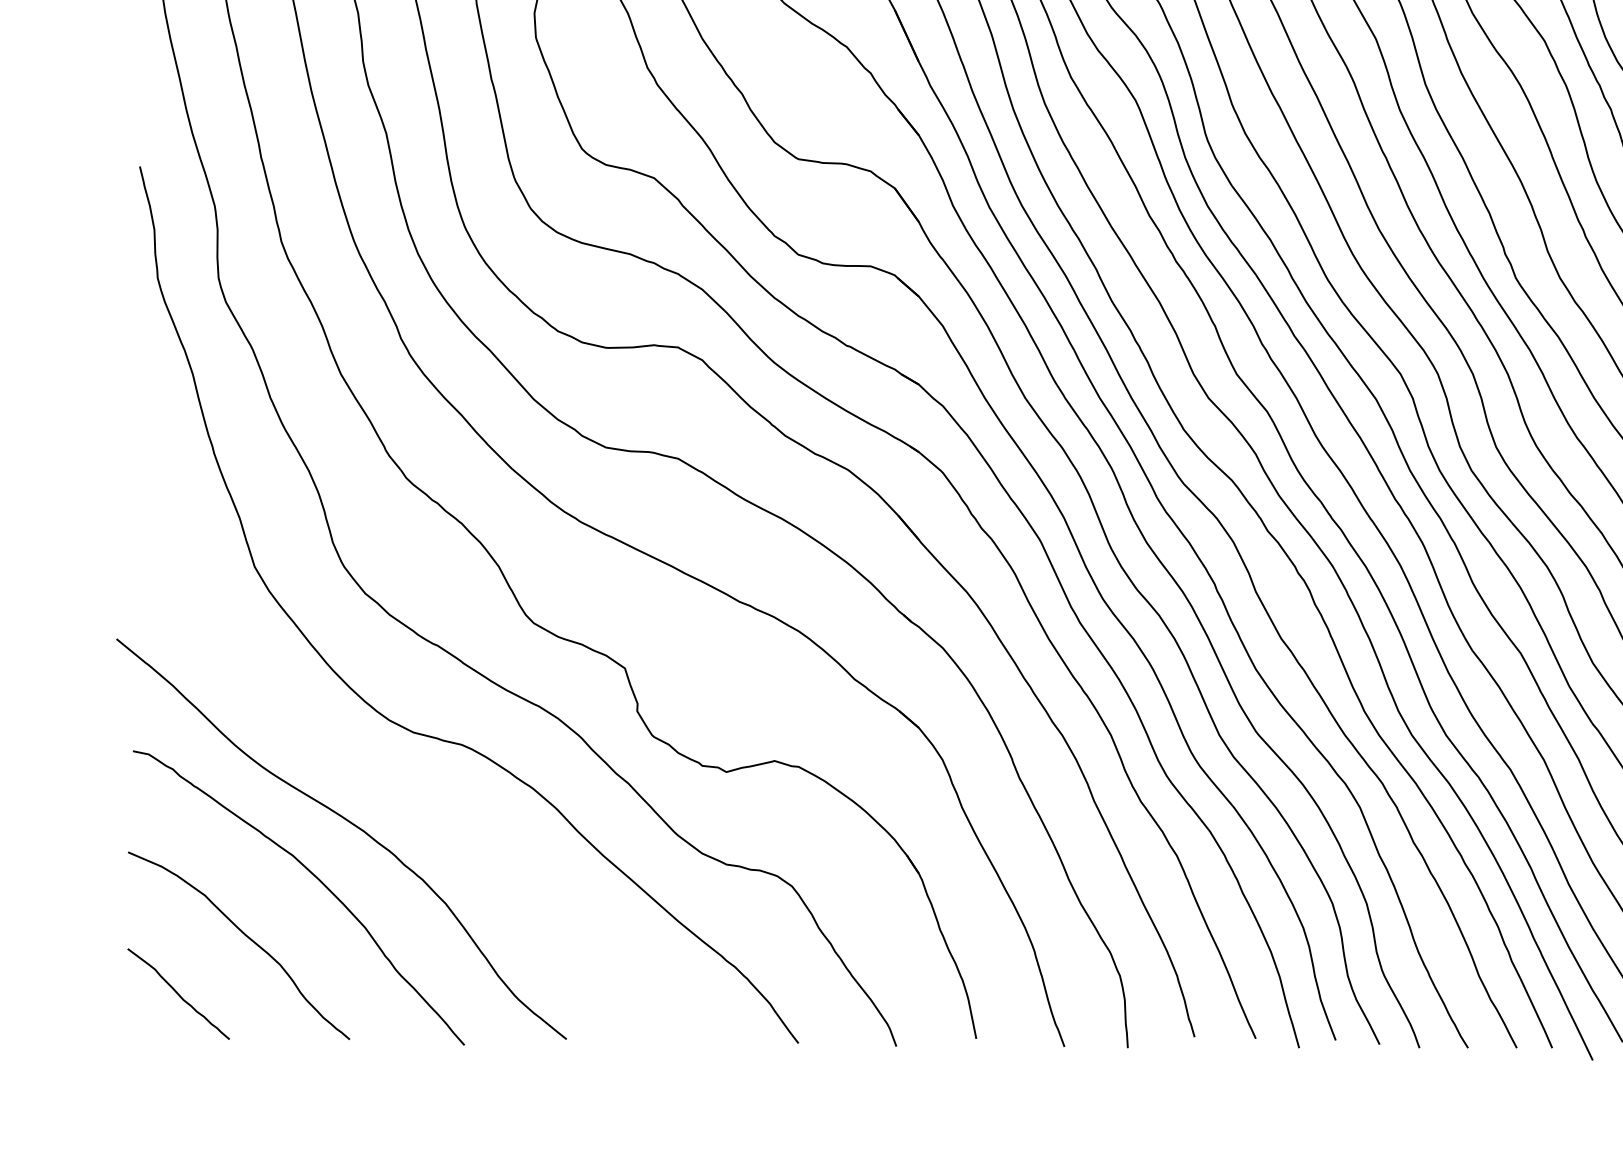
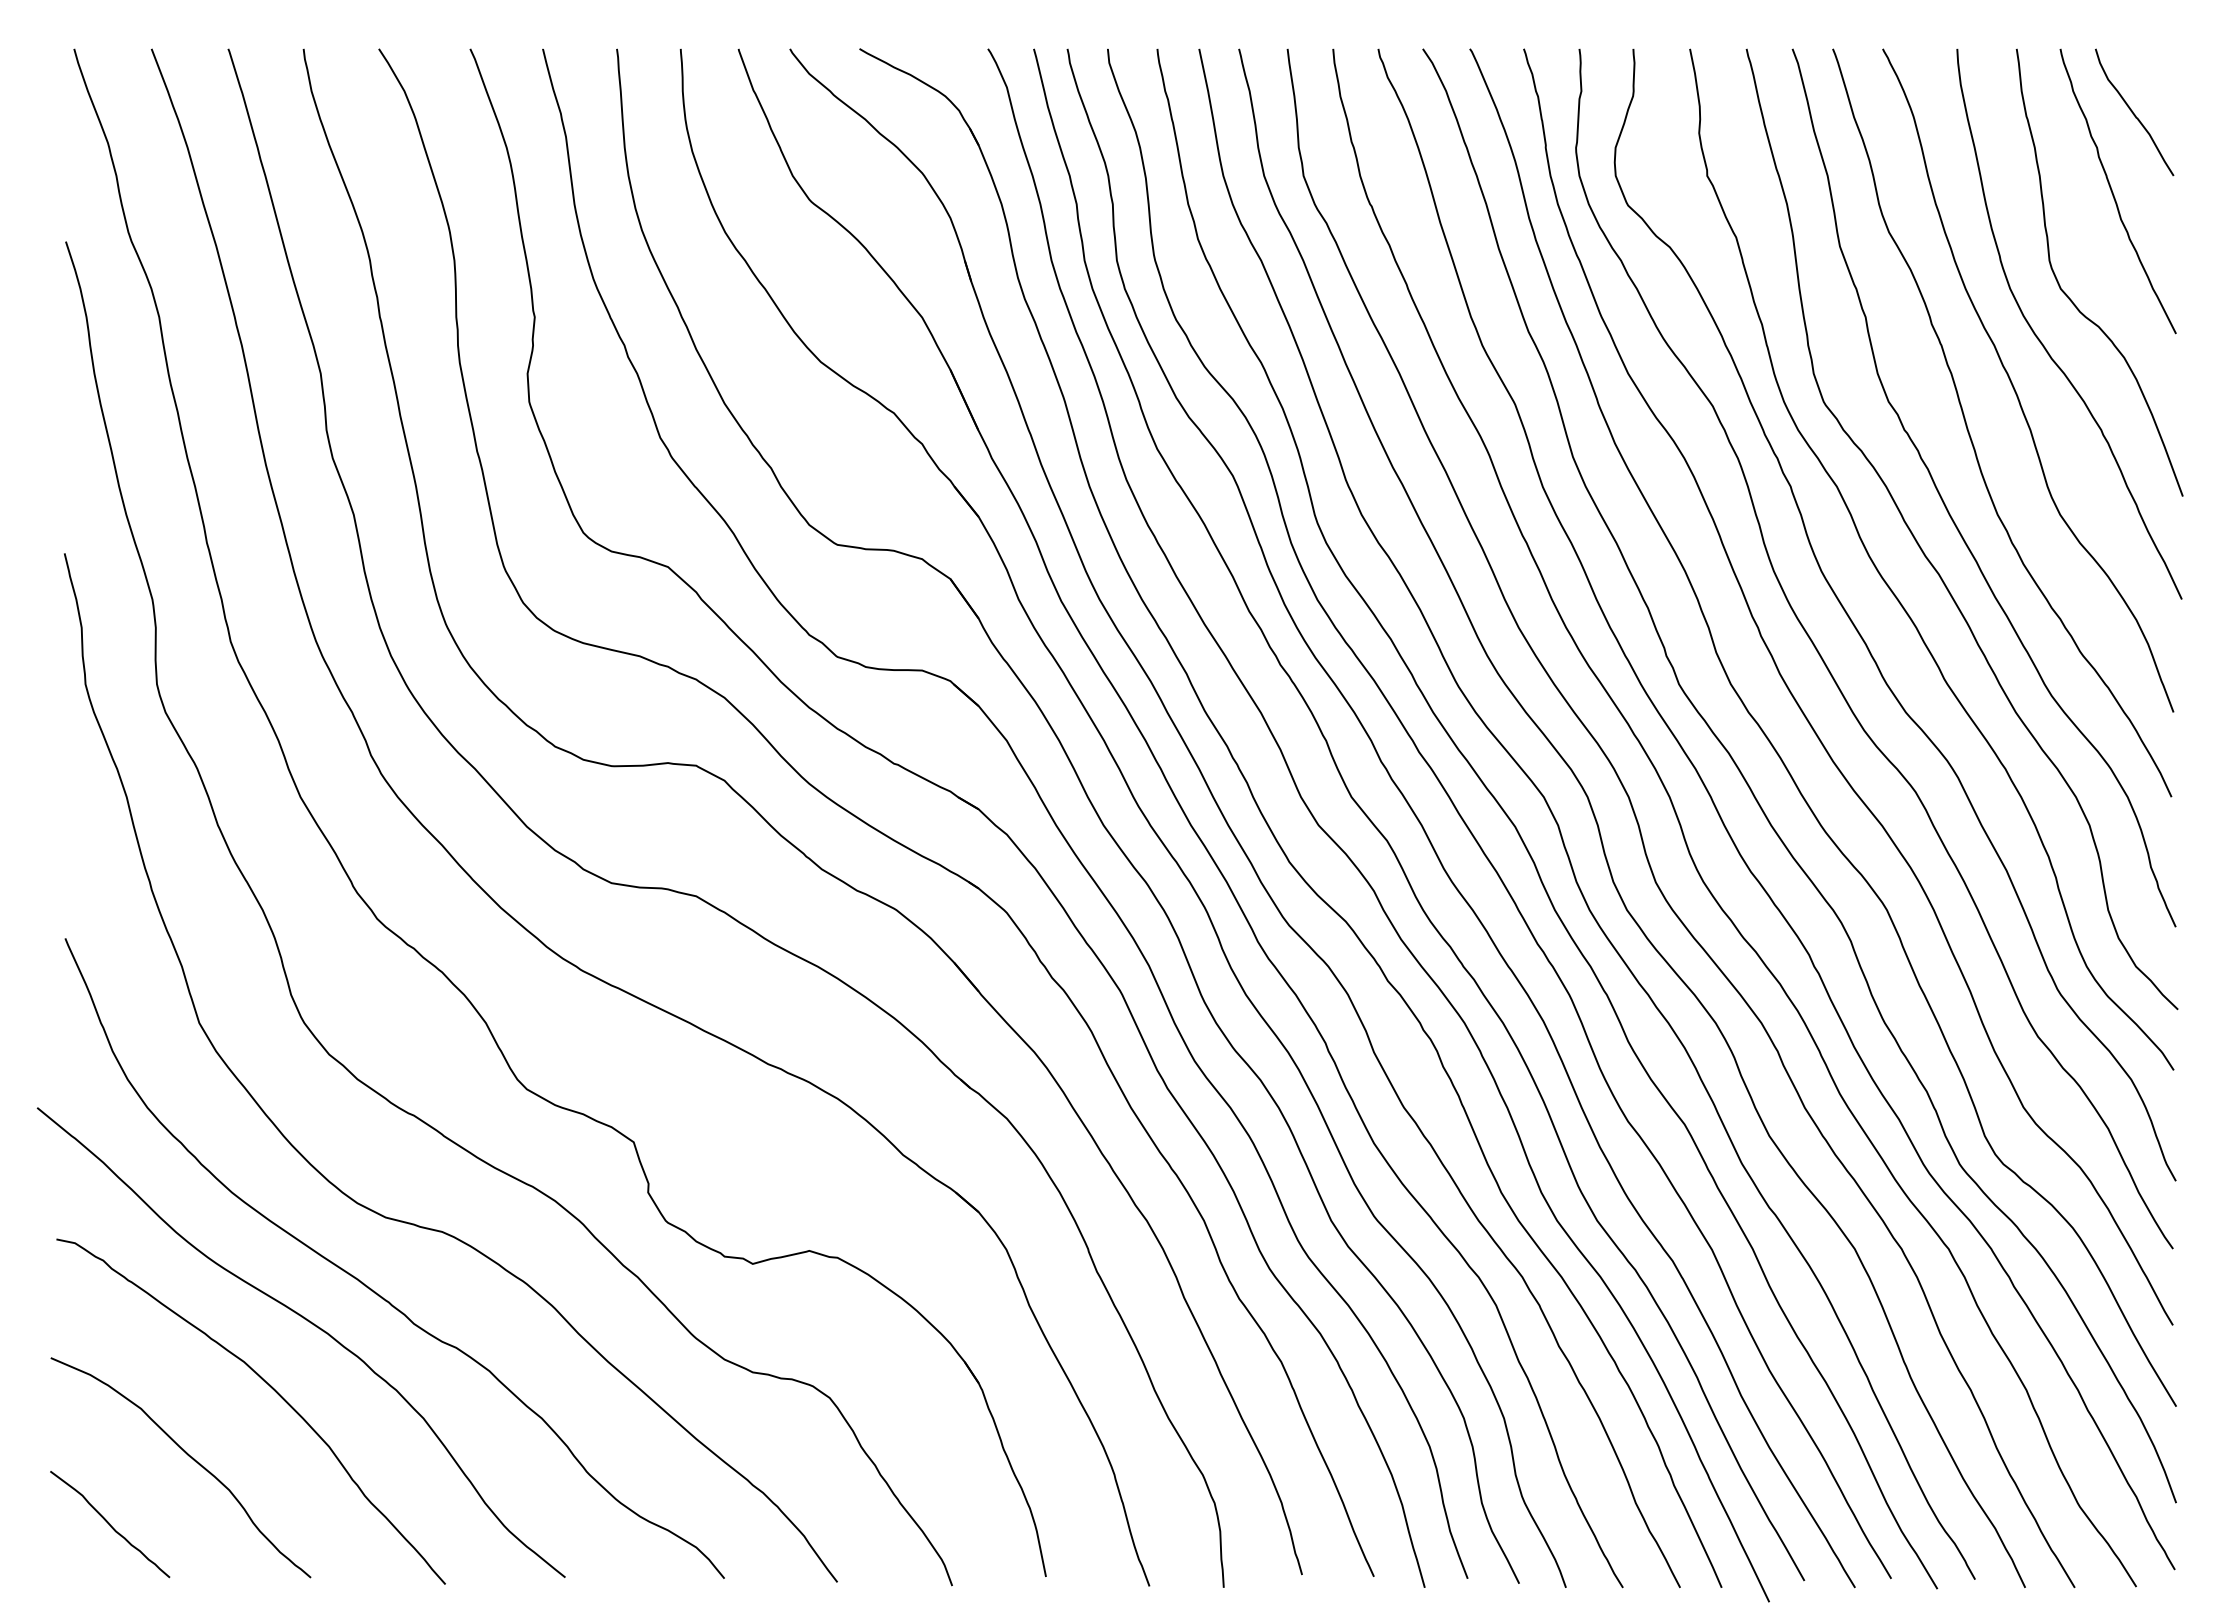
curve: (401, 793) -> (371, 1288), added

